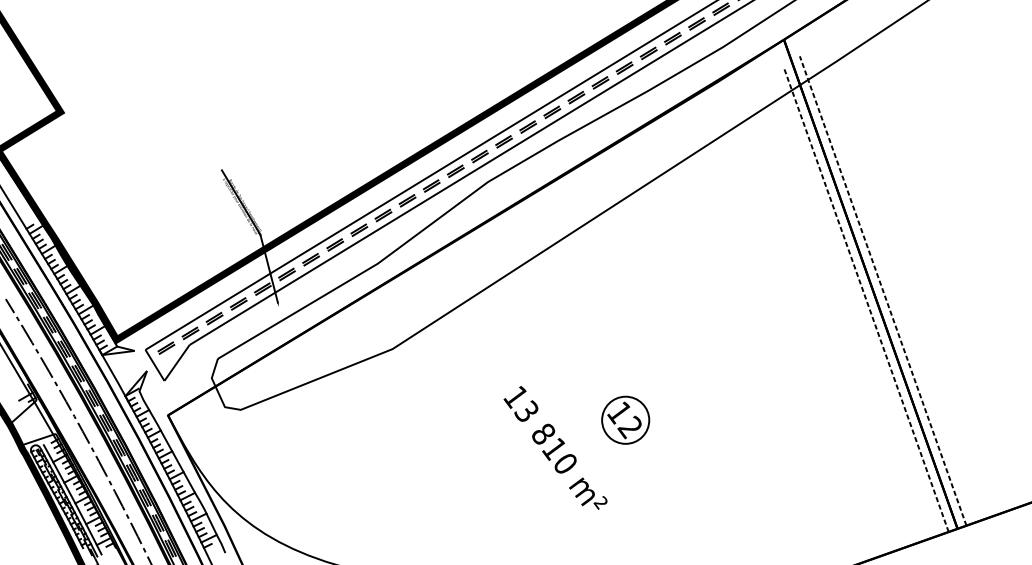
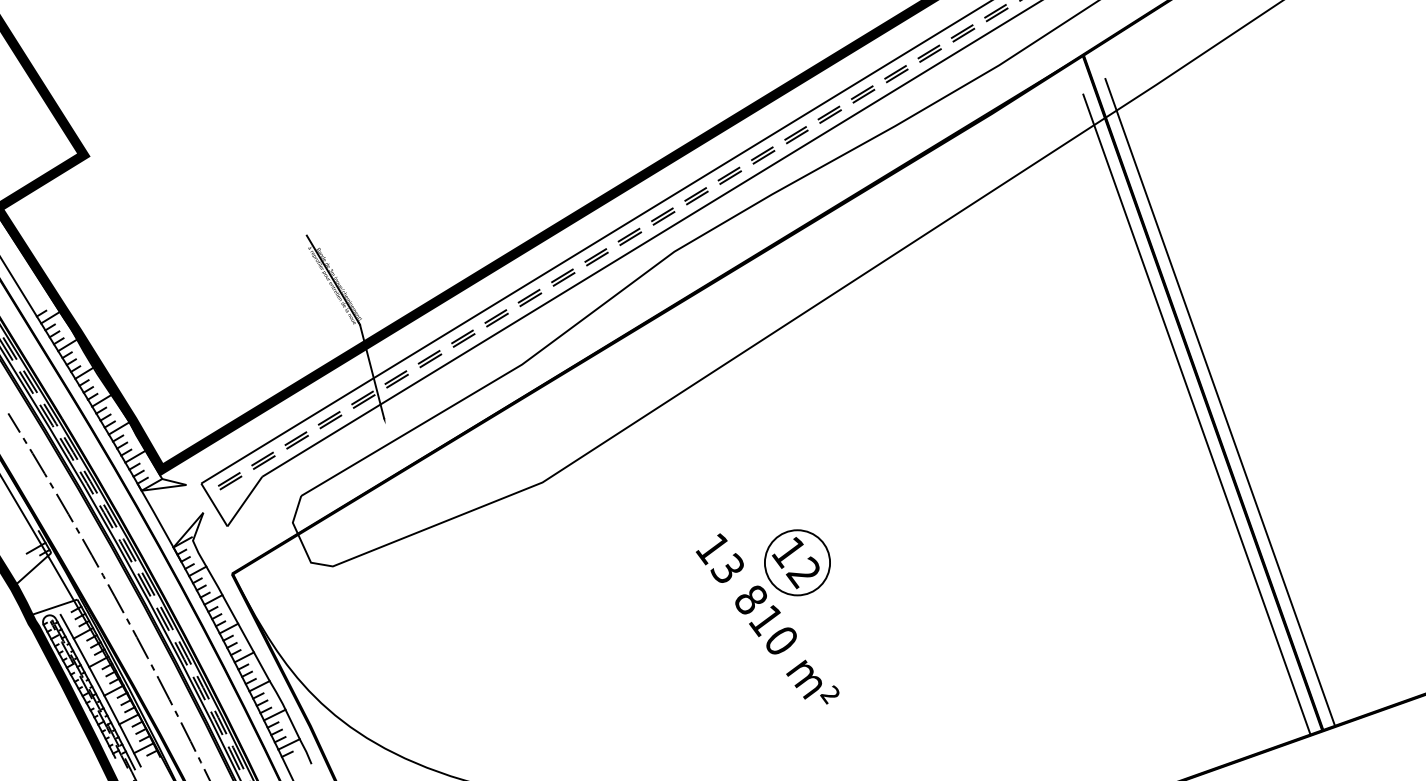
line: (883, 291) -> (1220, 402), dashed -> solid
line: (866, 299) -> (1196, 413), dashed -> solid
part: (625, 420) -> (797, 562), moved

